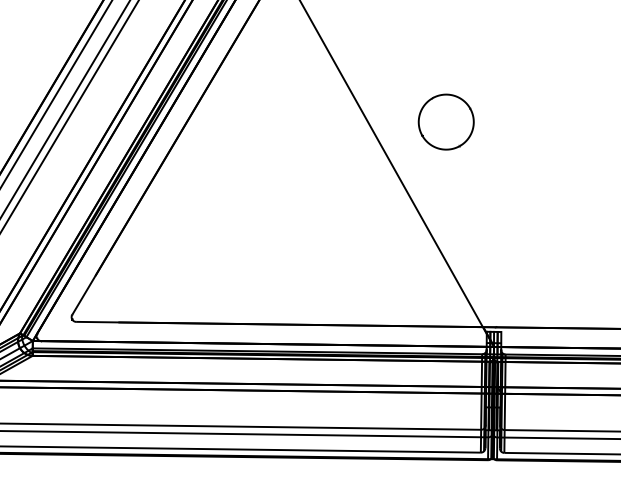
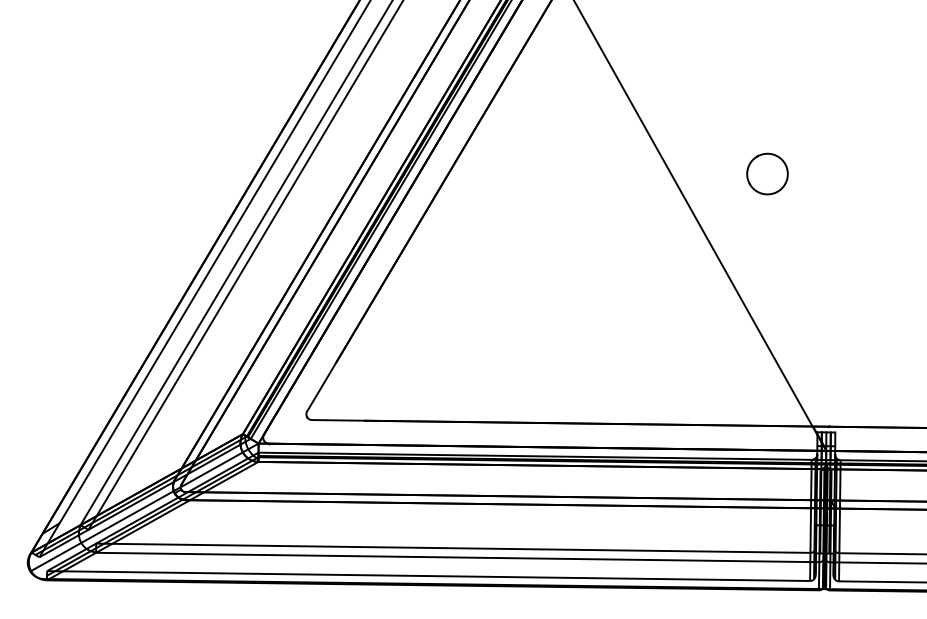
part: (446, 121) -> (767, 173), size x0.6

